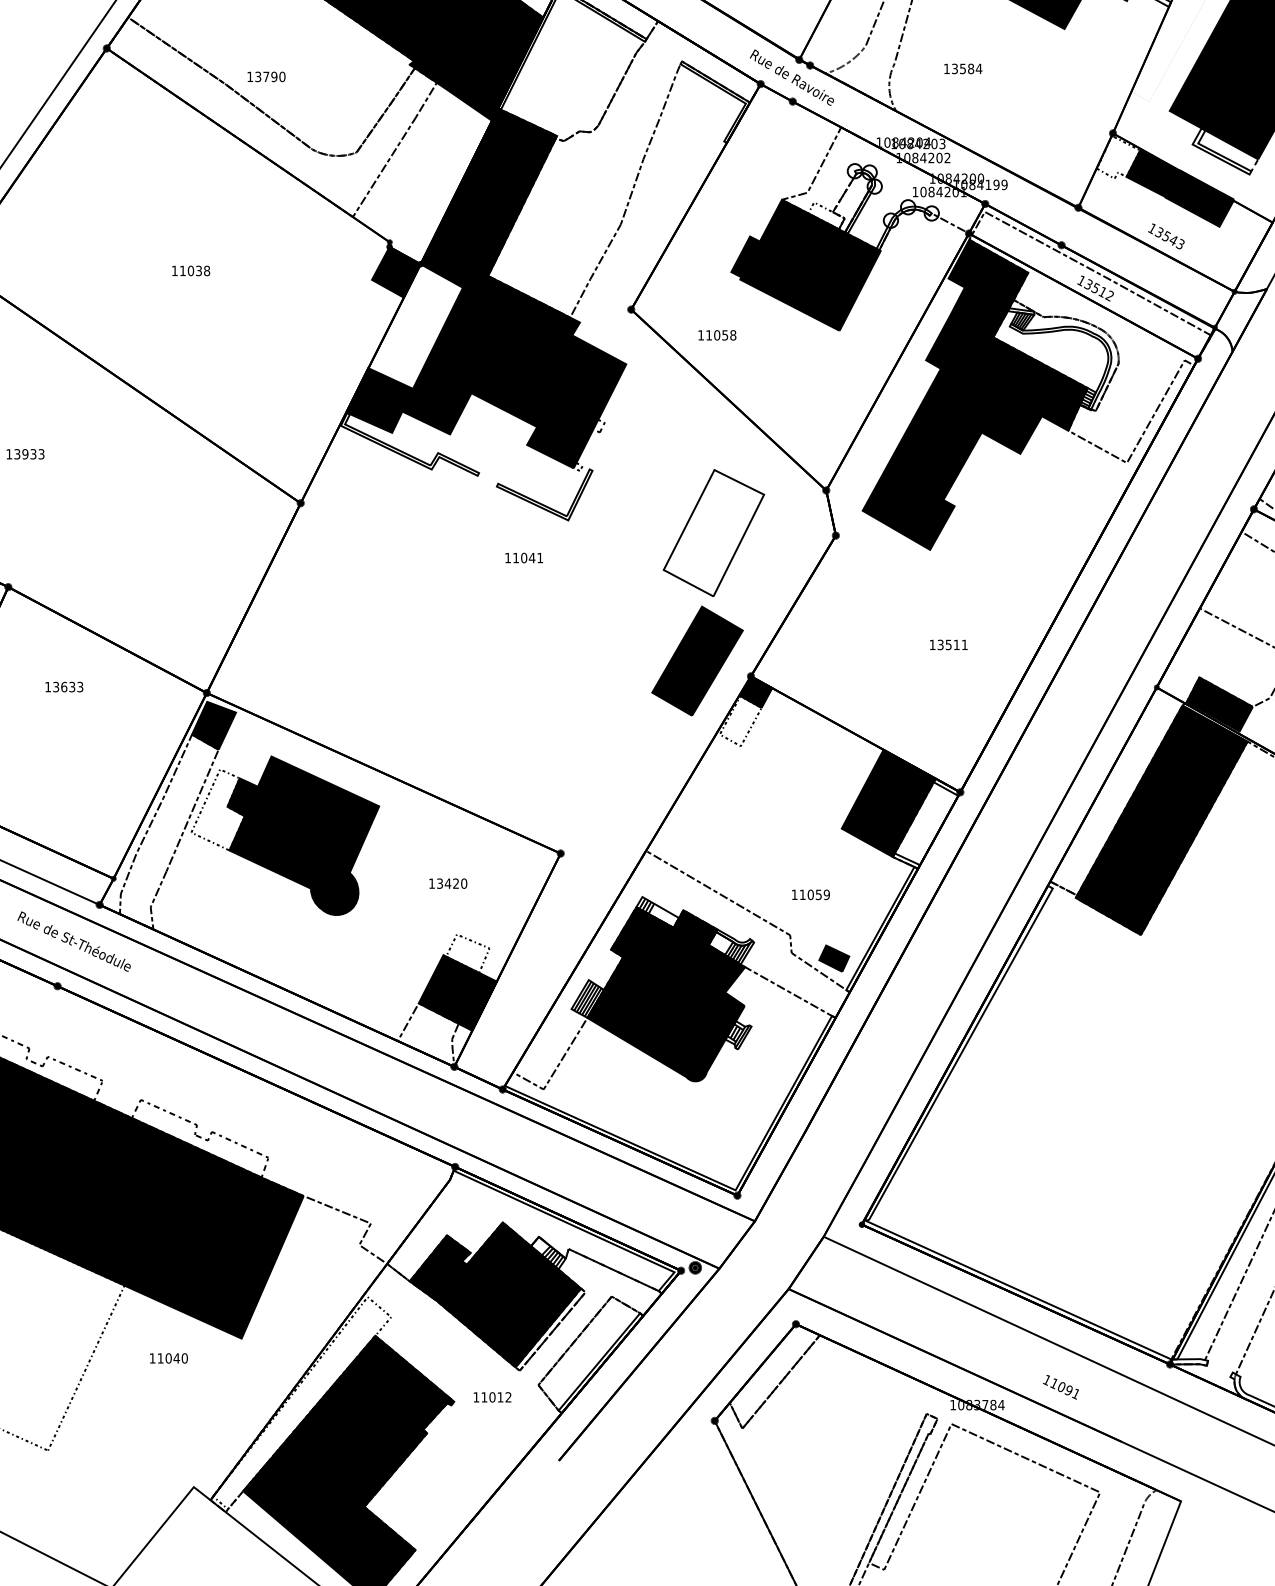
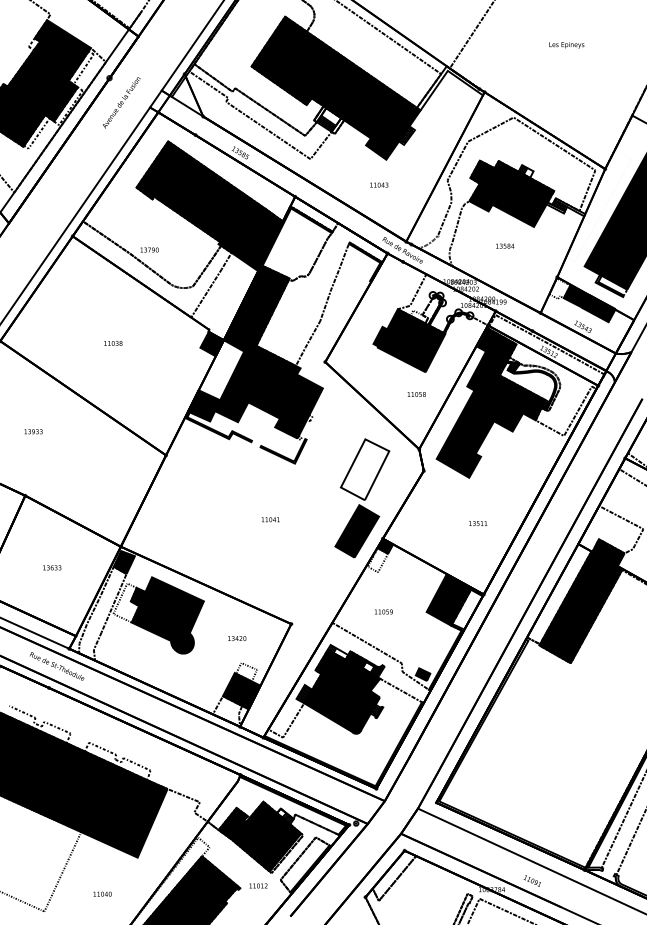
text: (963, 67) -> (505, 245), moved
text: (716, 335) -> (416, 394), moved
text: (523, 557) -> (270, 519), moved
text: (64, 686) -> (52, 567), moved
text: (810, 893) -> (383, 611), moved
text: (168, 1356) -> (102, 893), moved

